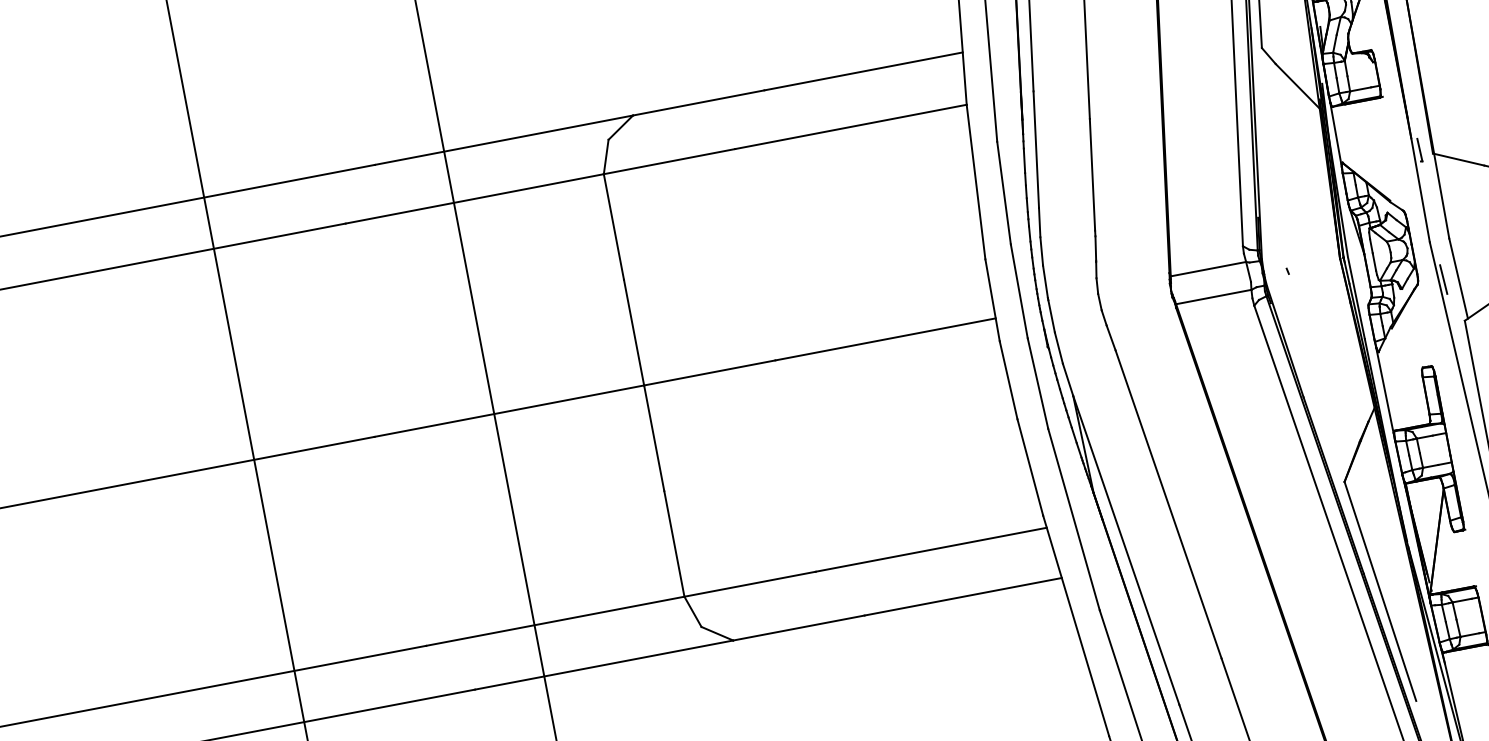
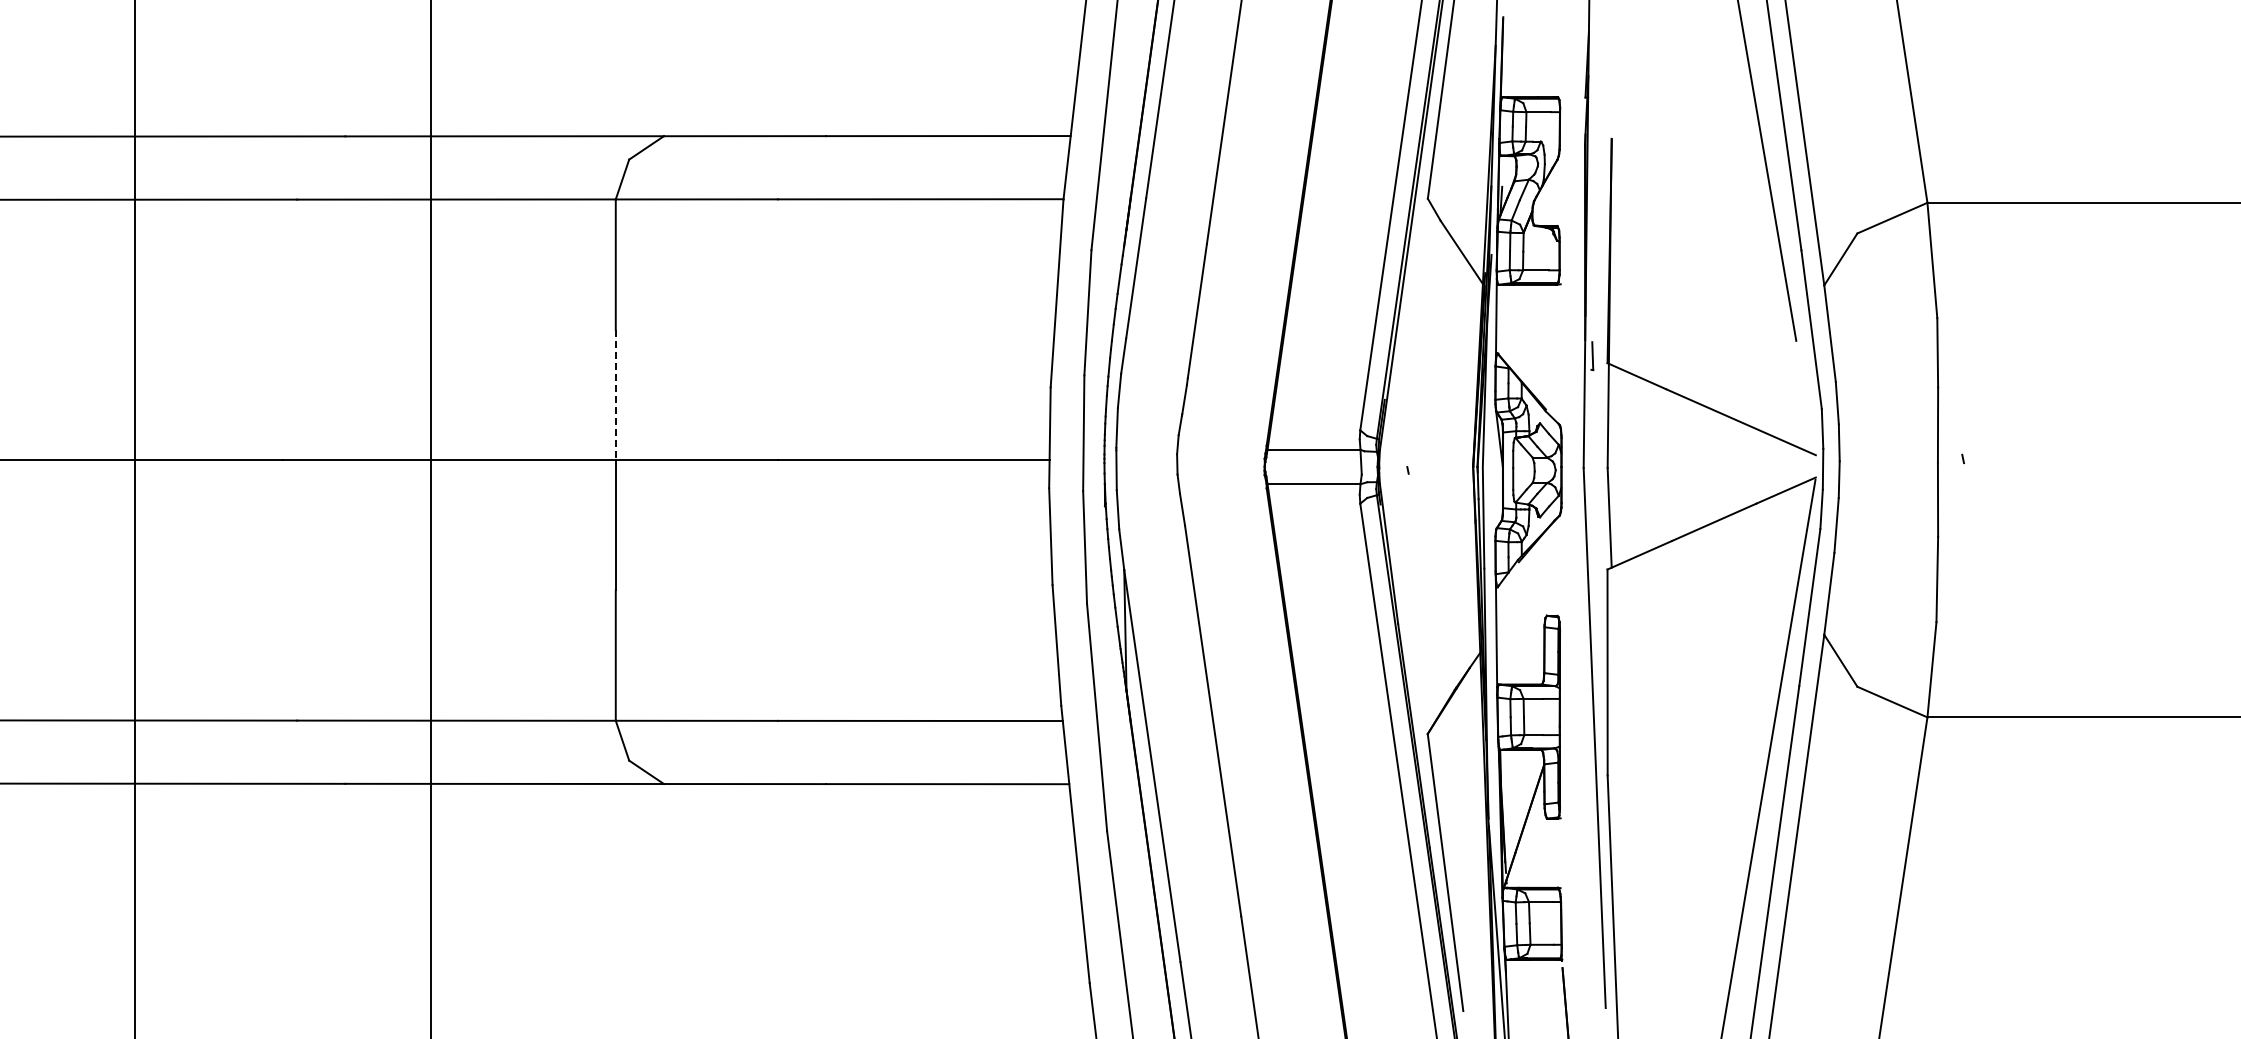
line: (1443, 279) -> (1591, 515), removed
line: (633, 333) -> (615, 395), solid -> dashed

